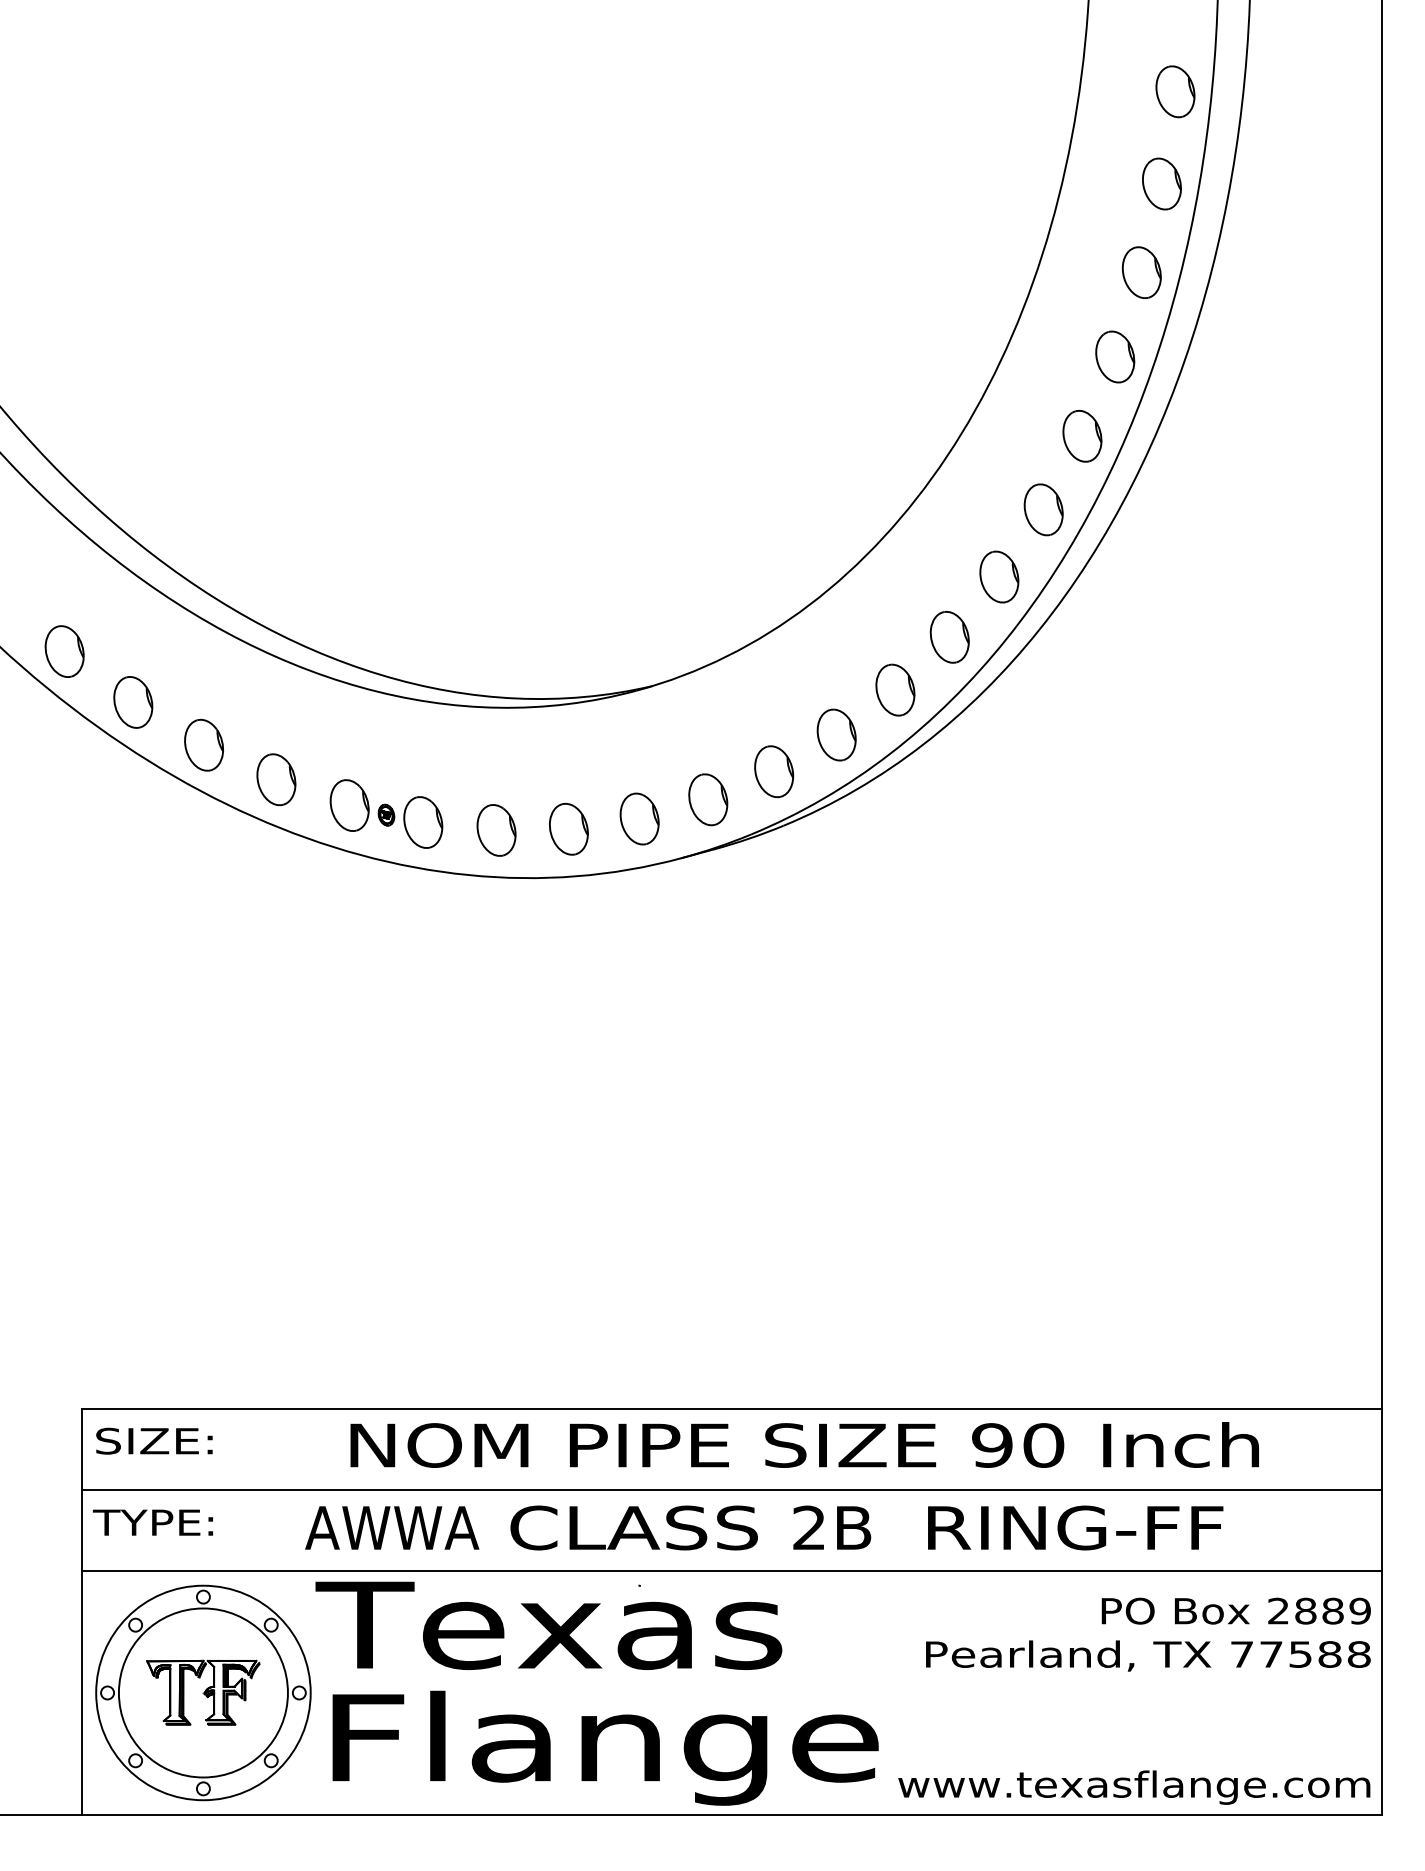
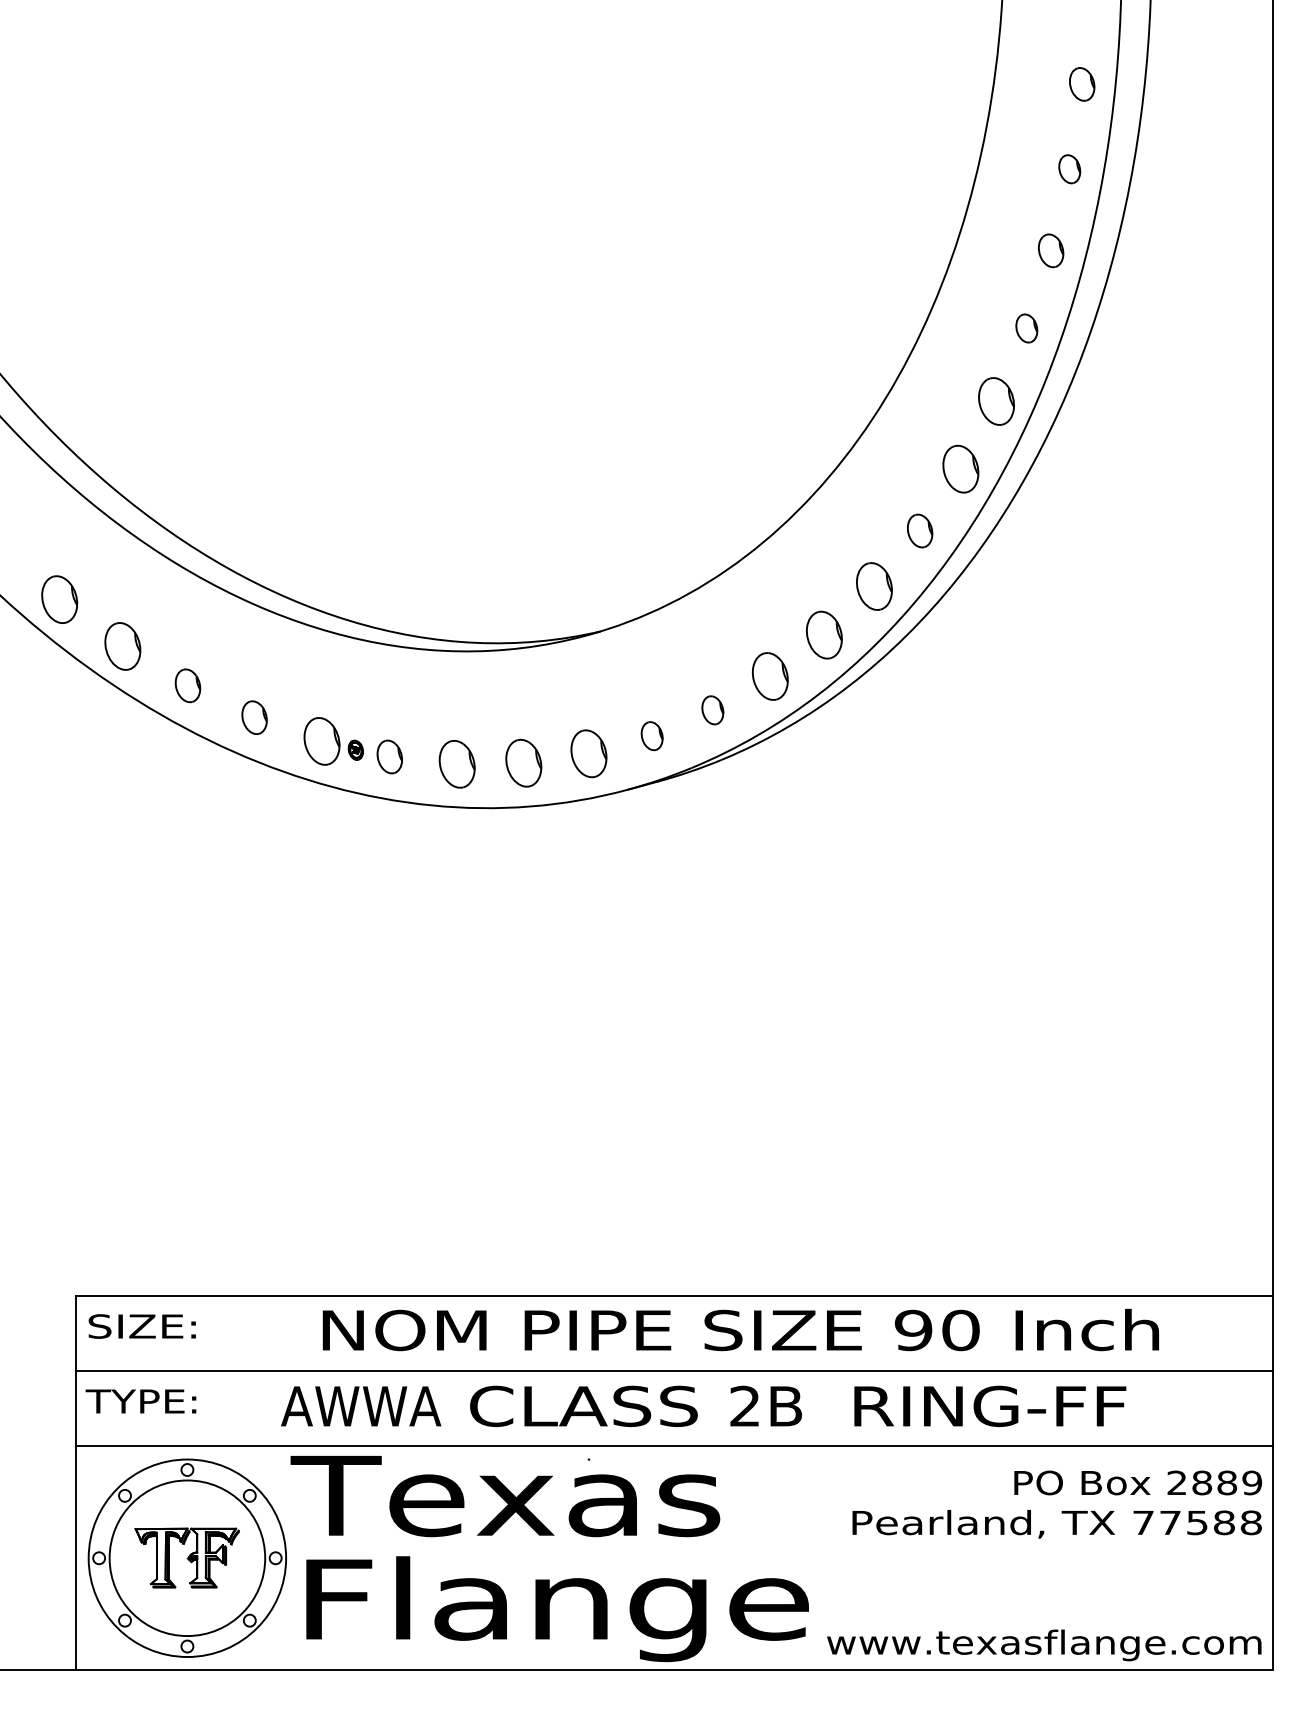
part: (1175, 91) -> (1082, 84), size x0.7
part: (1161, 183) -> (1069, 168), size x0.6
part: (1141, 272) -> (1050, 250), size x0.7
part: (1115, 356) -> (1026, 328), size x0.6
part: (999, 576) -> (920, 530), size x0.7
part: (203, 744) -> (187, 685), size x0.7
part: (774, 771) -> (713, 710), size x0.6
part: (276, 779) -> (254, 717), size x0.7
part: (708, 799) -> (652, 735), size x0.6
part: (423, 822) -> (389, 756), size x0.7

